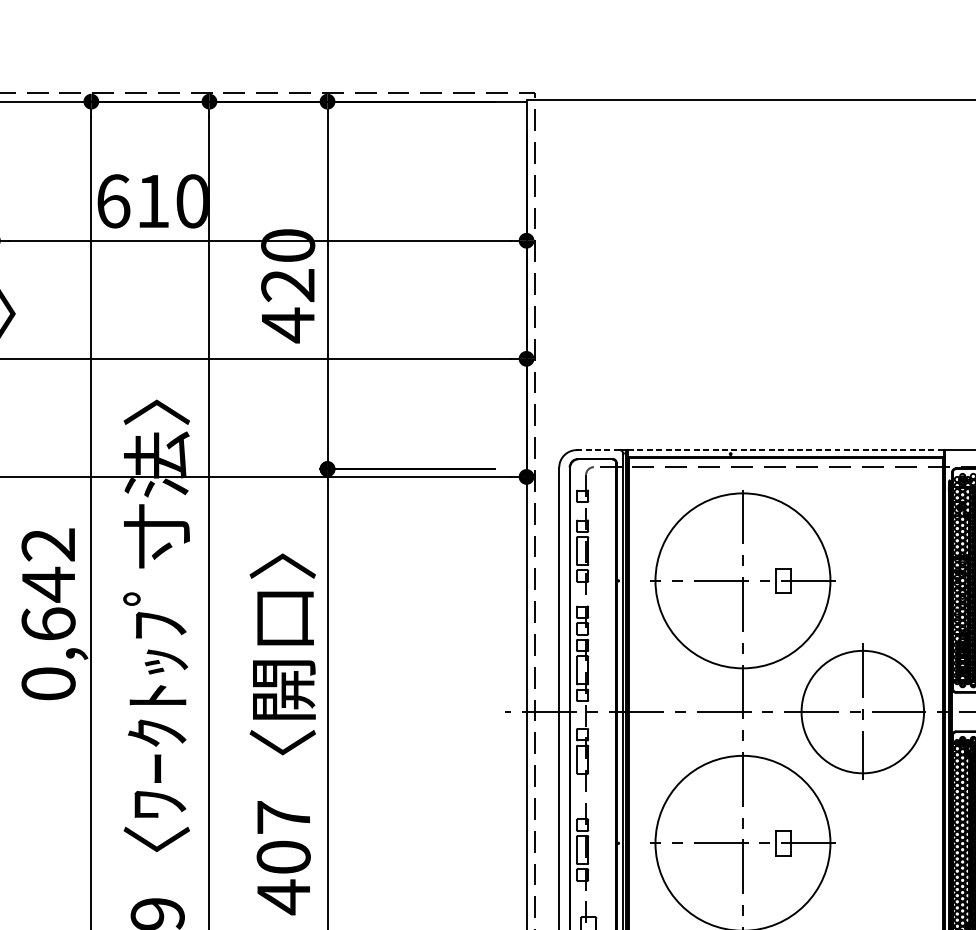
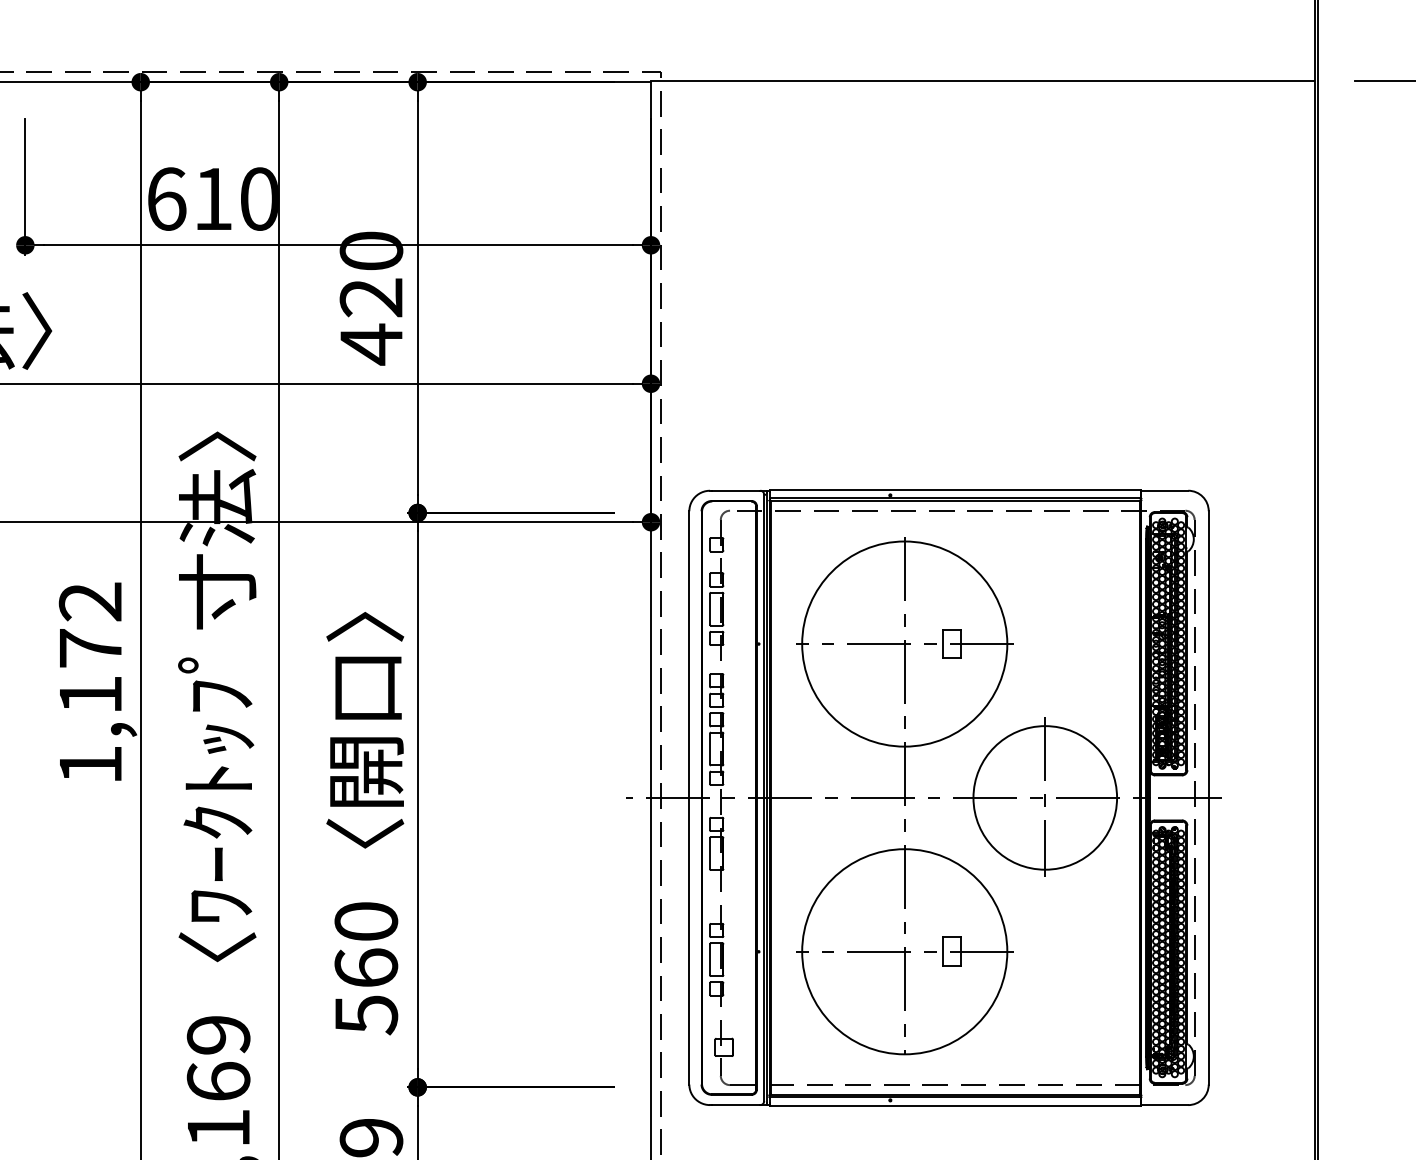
line: (598, 449) -> (735, 490), dashed -> solid
line: (786, 449) -> (955, 490), dashed -> solid
text: (48, 633) -> (90, 705), 0,642 -> 1,172
text: (283, 858) -> (366, 969), 407 -> 560

